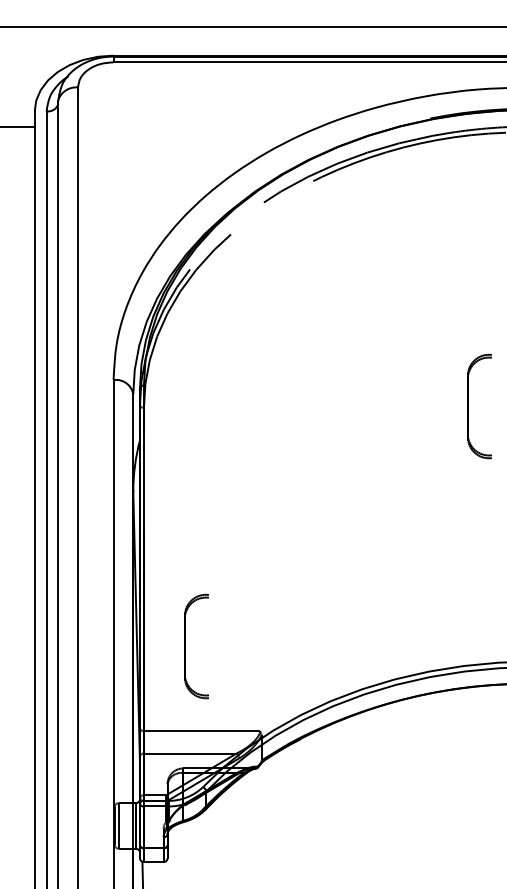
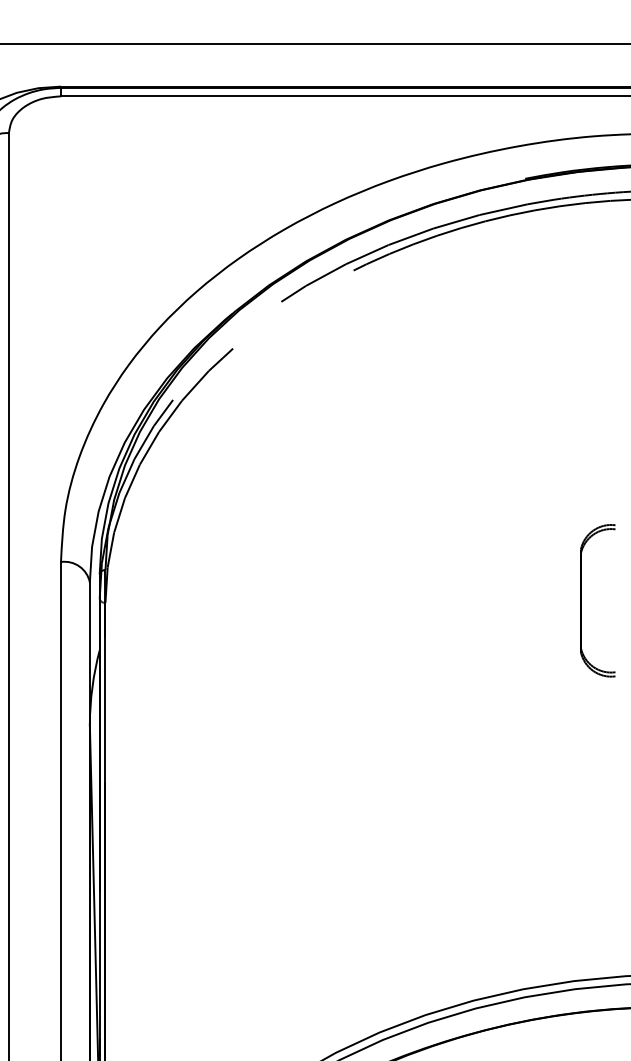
part: (185, 646) -> (166, 952), removed

